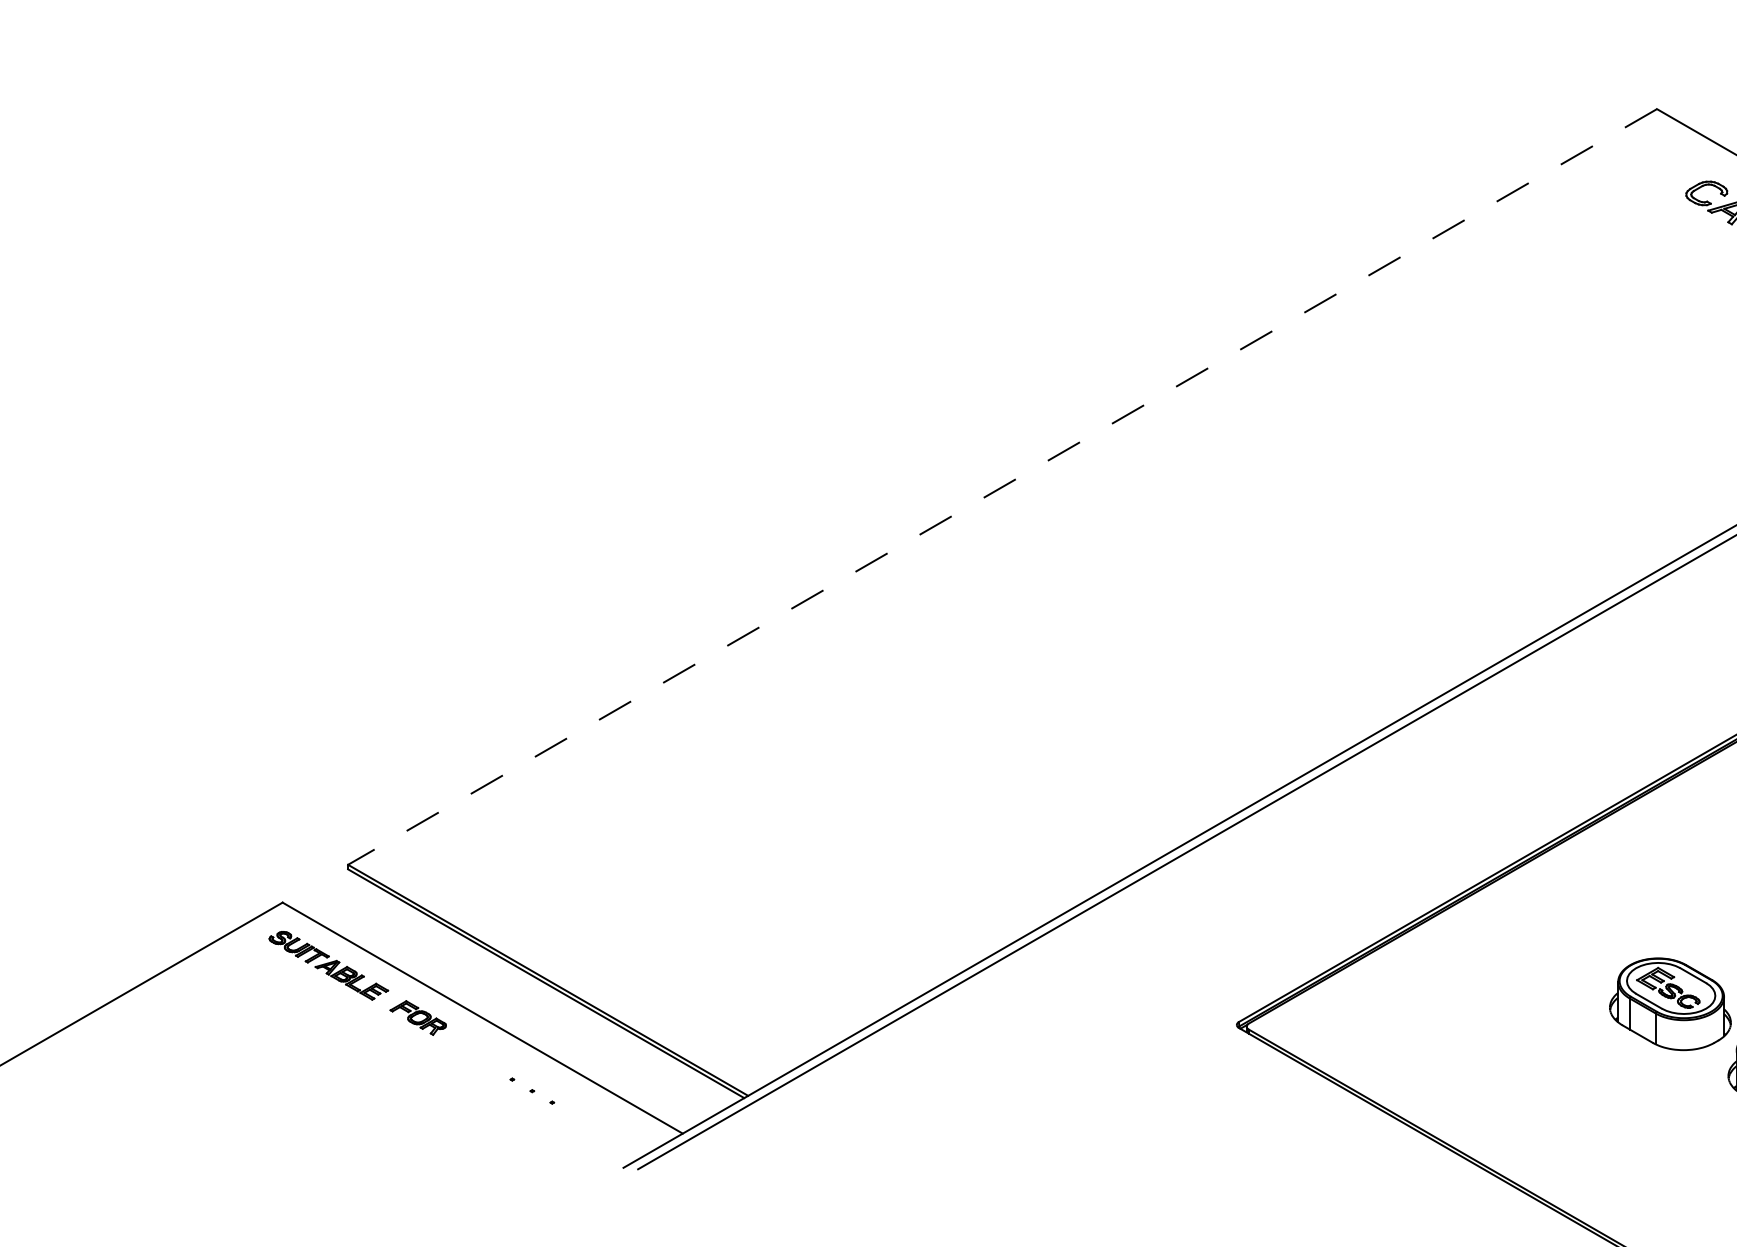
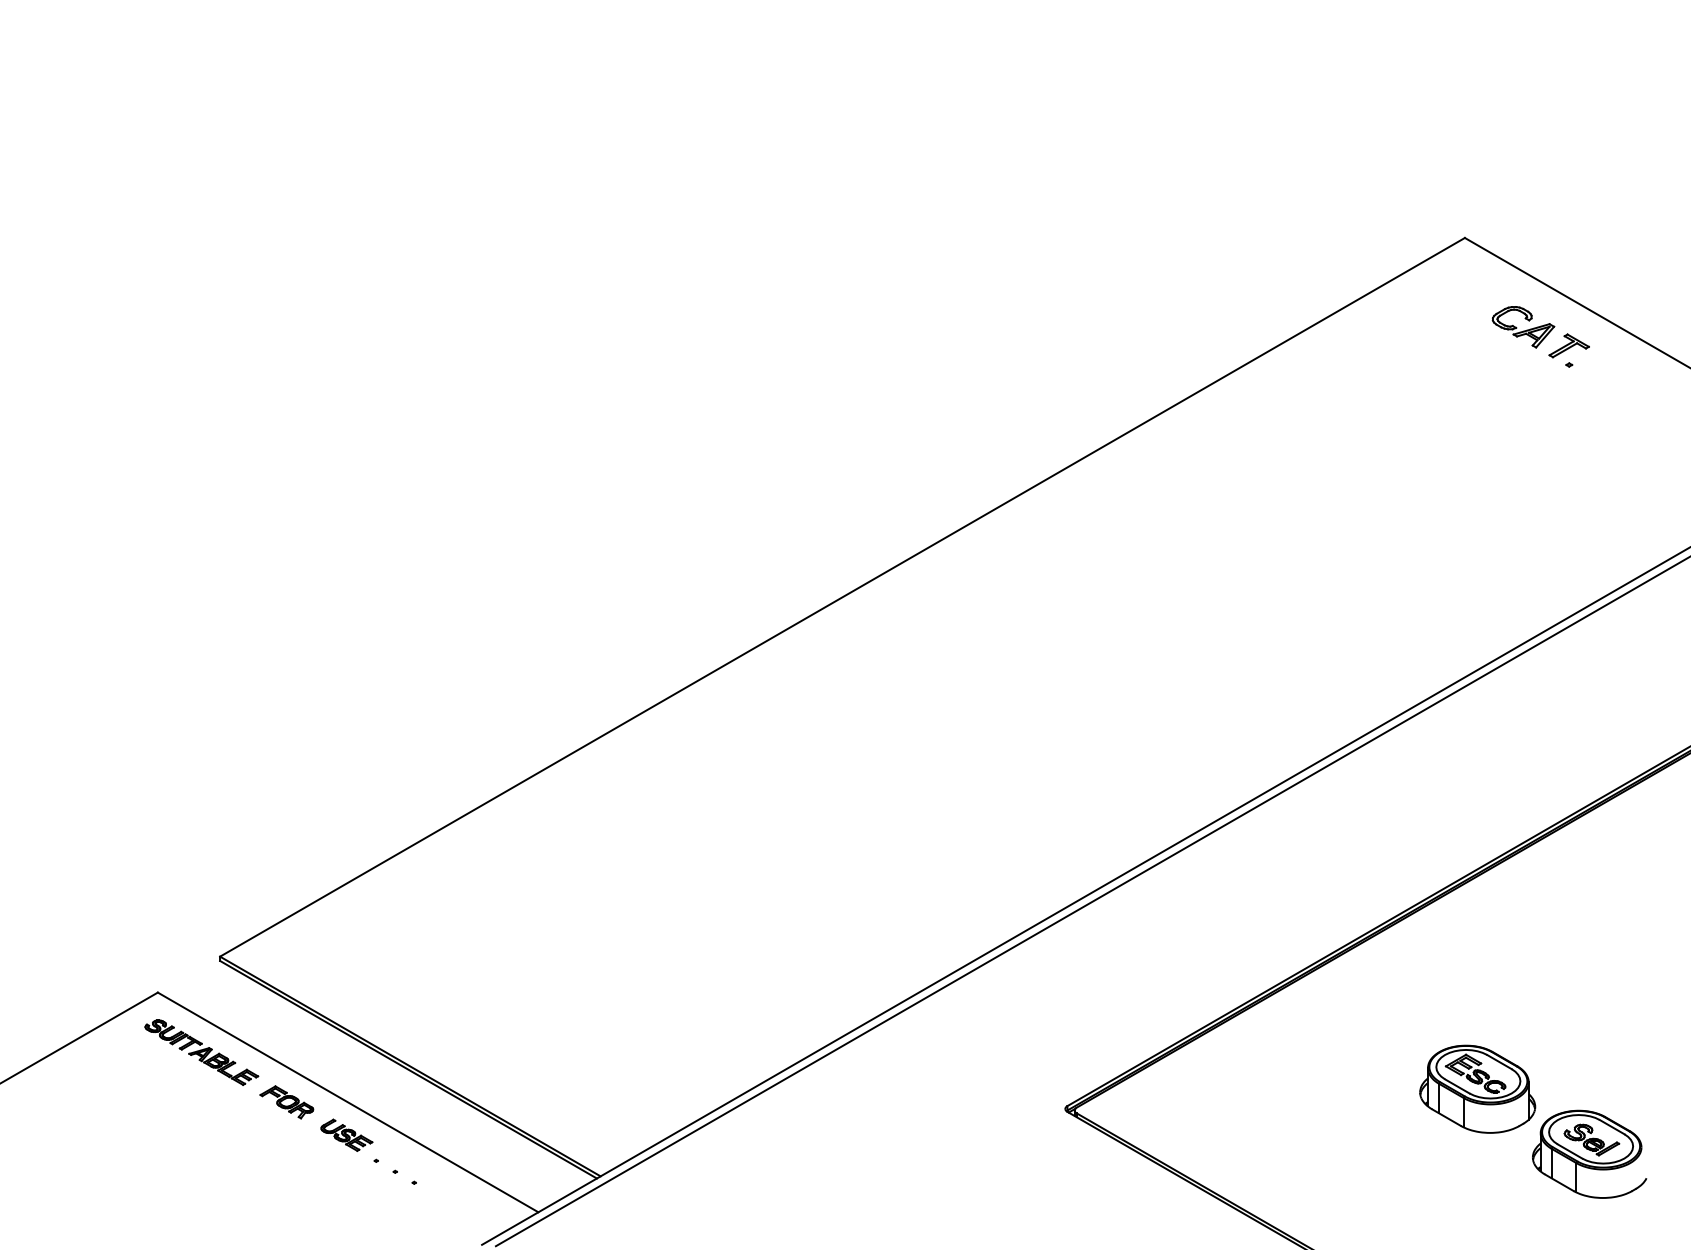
line: (1002, 487) -> (842, 597), dashed -> solid
part: (480, 1051) -> (346, 1134), added

